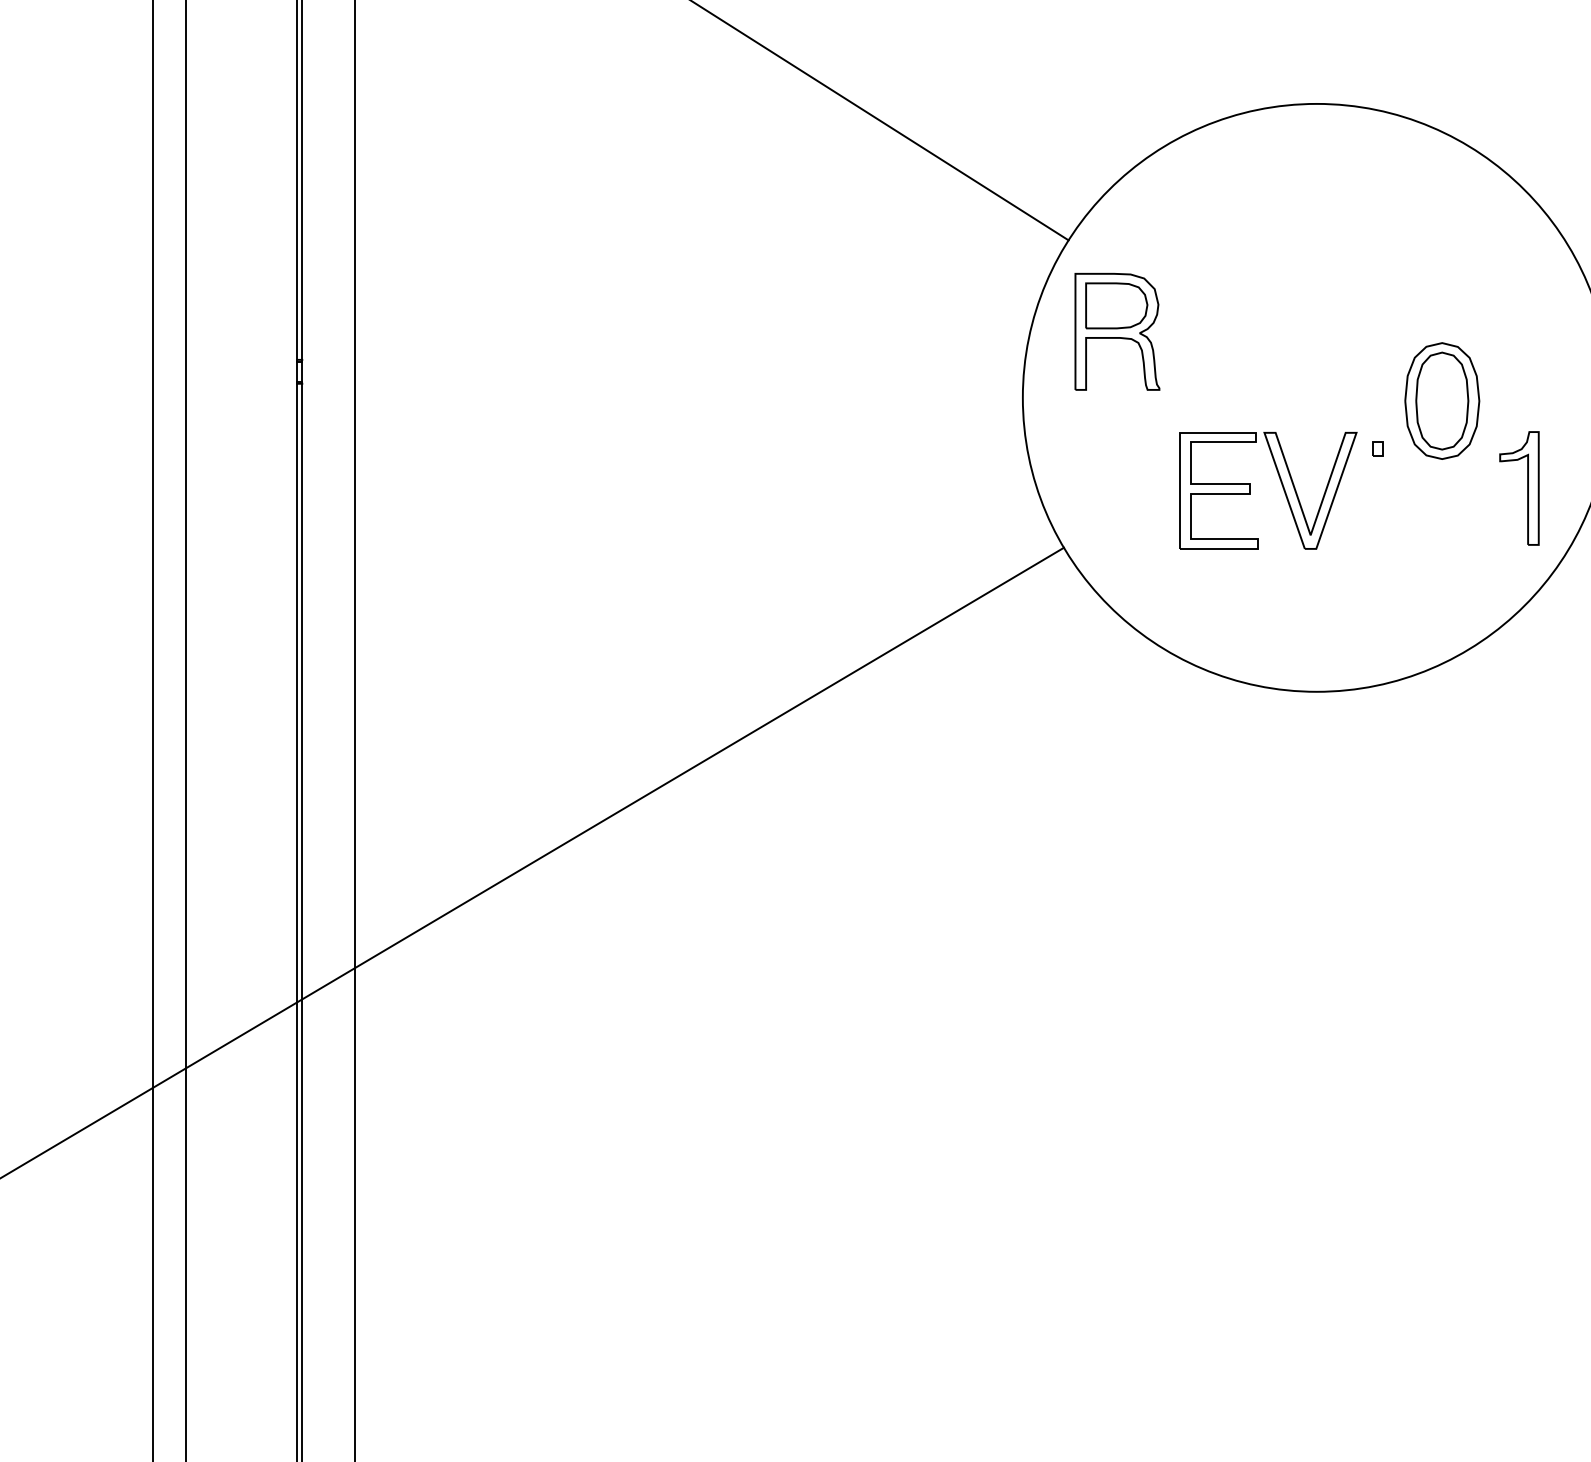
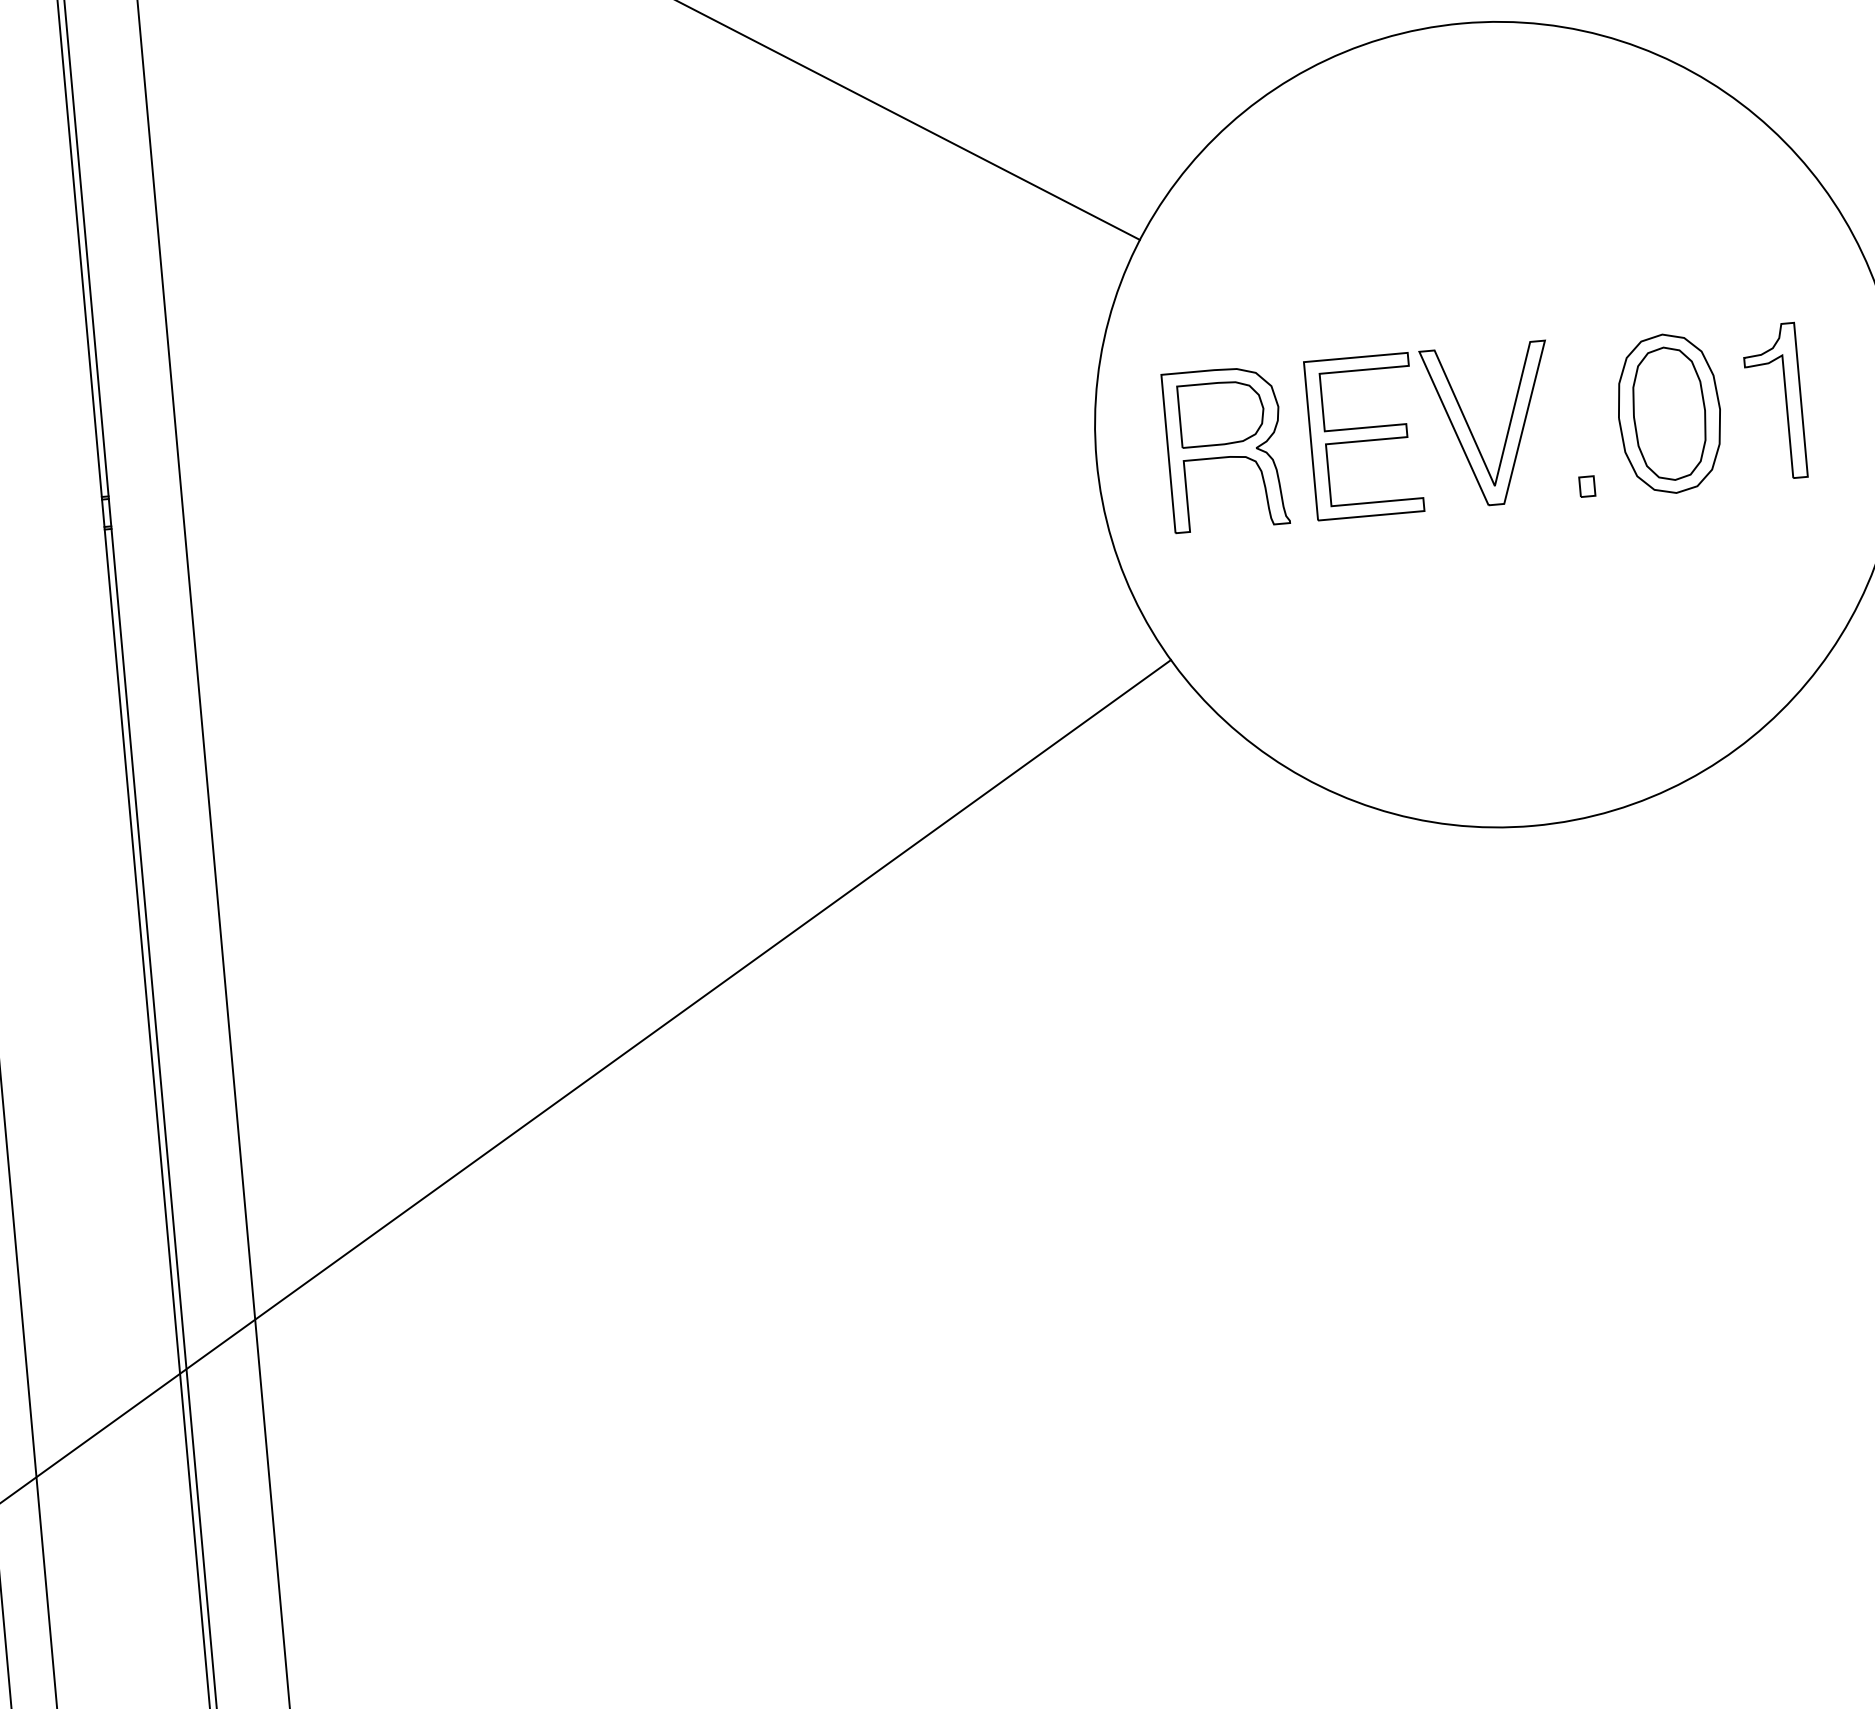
part: (1117, 331) -> (1225, 448), moved
part: (1281, 485) -> (1449, 421), moved
part: (1527, 488) -> (1785, 401), moved

